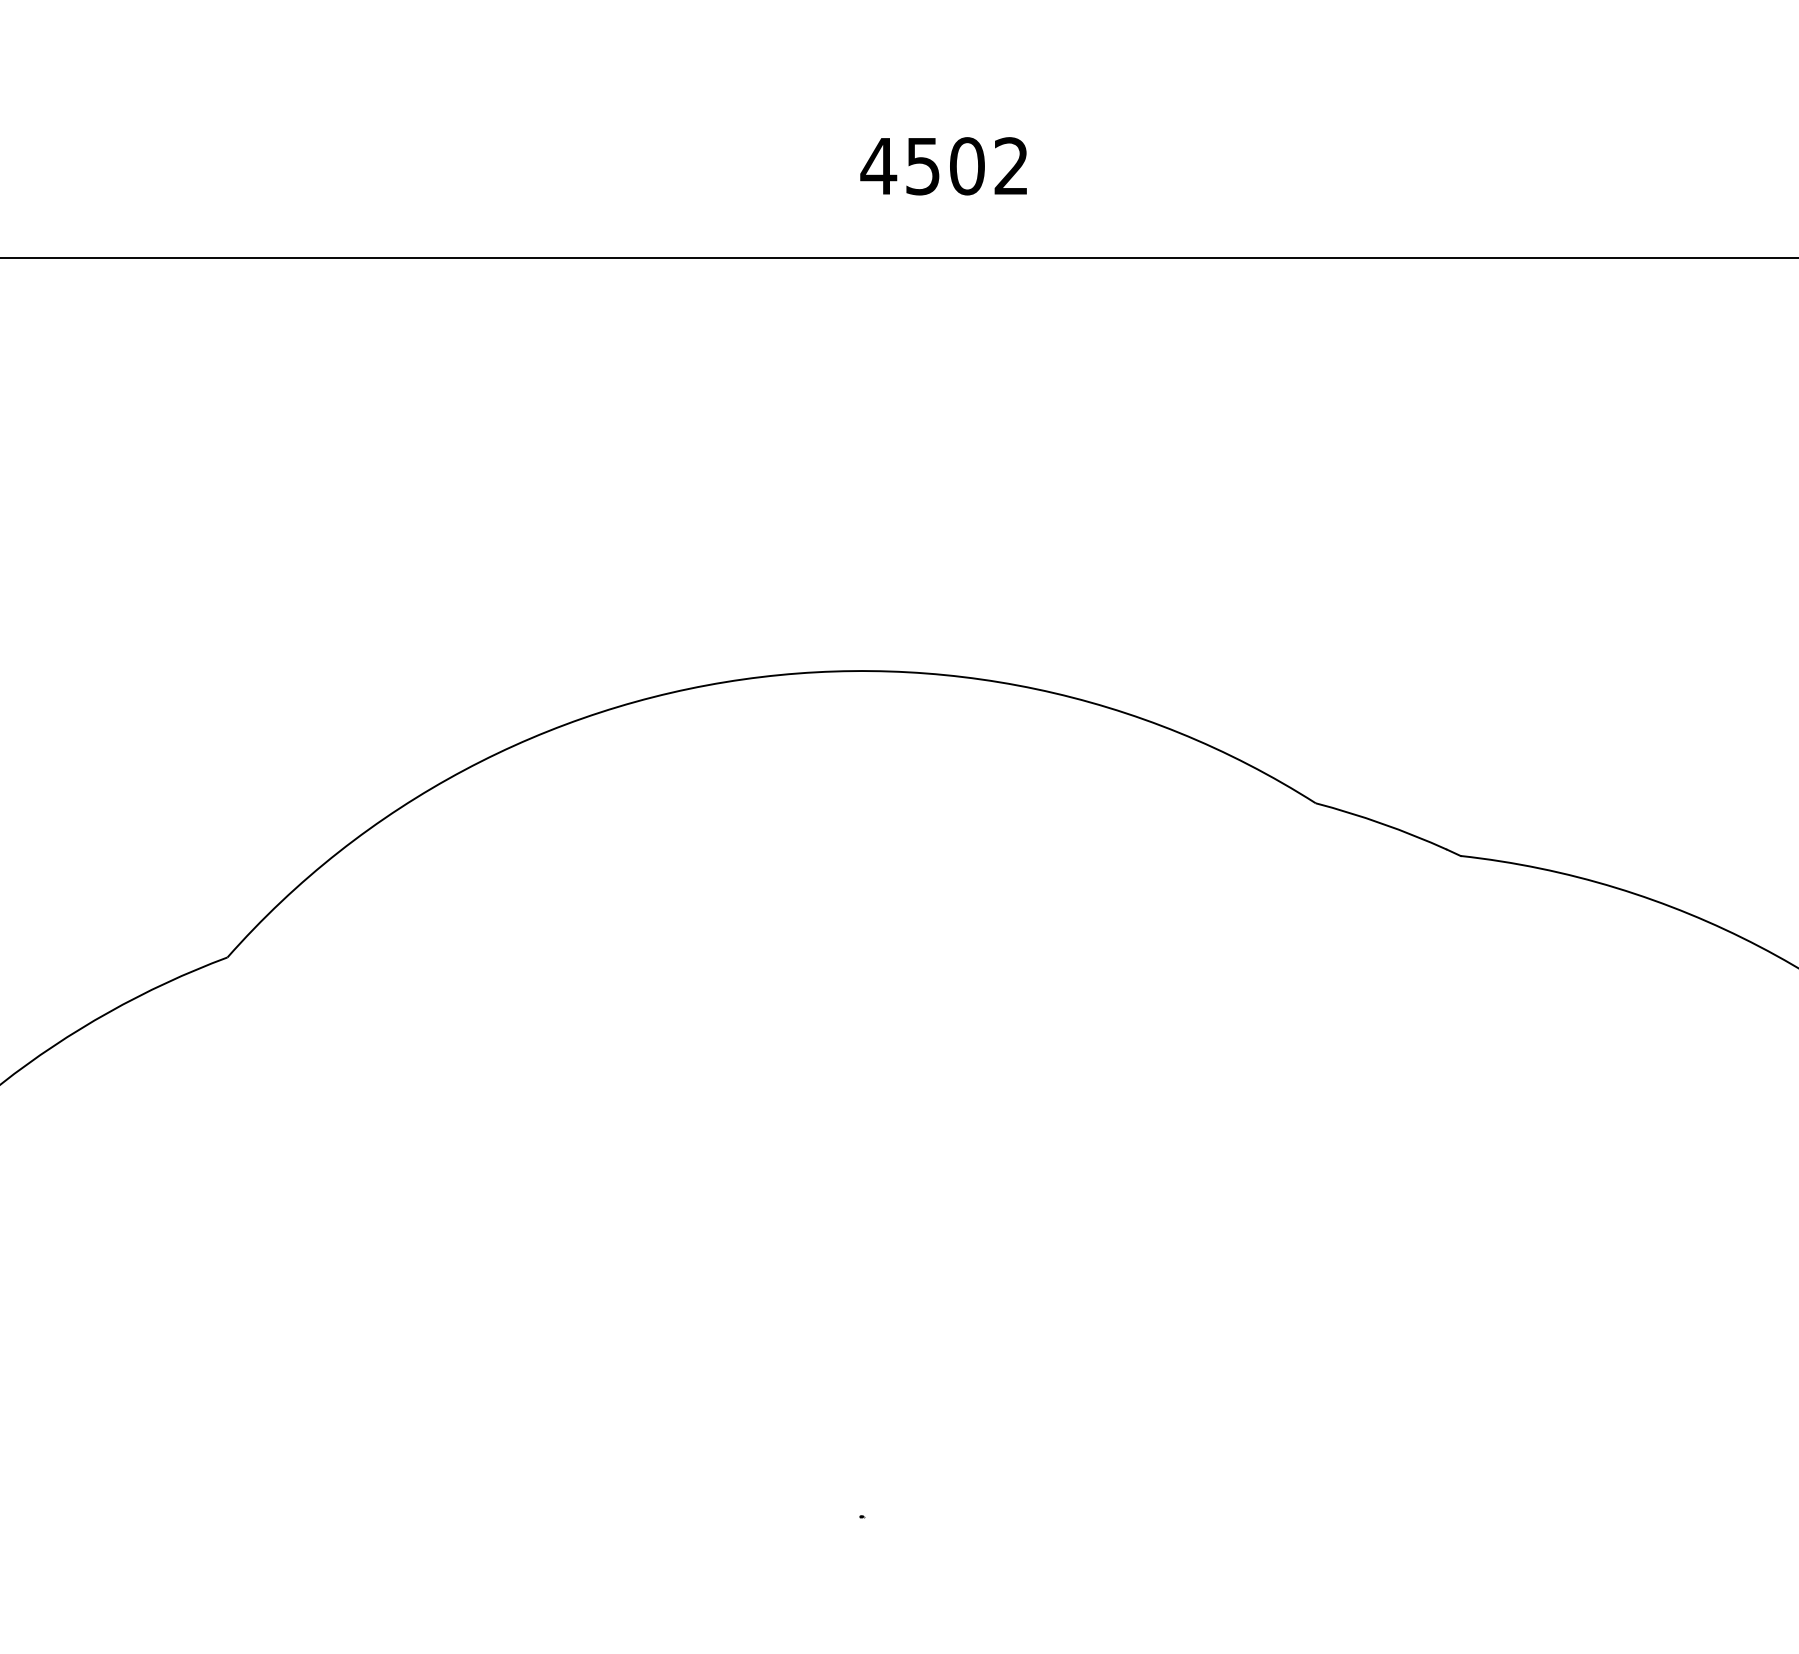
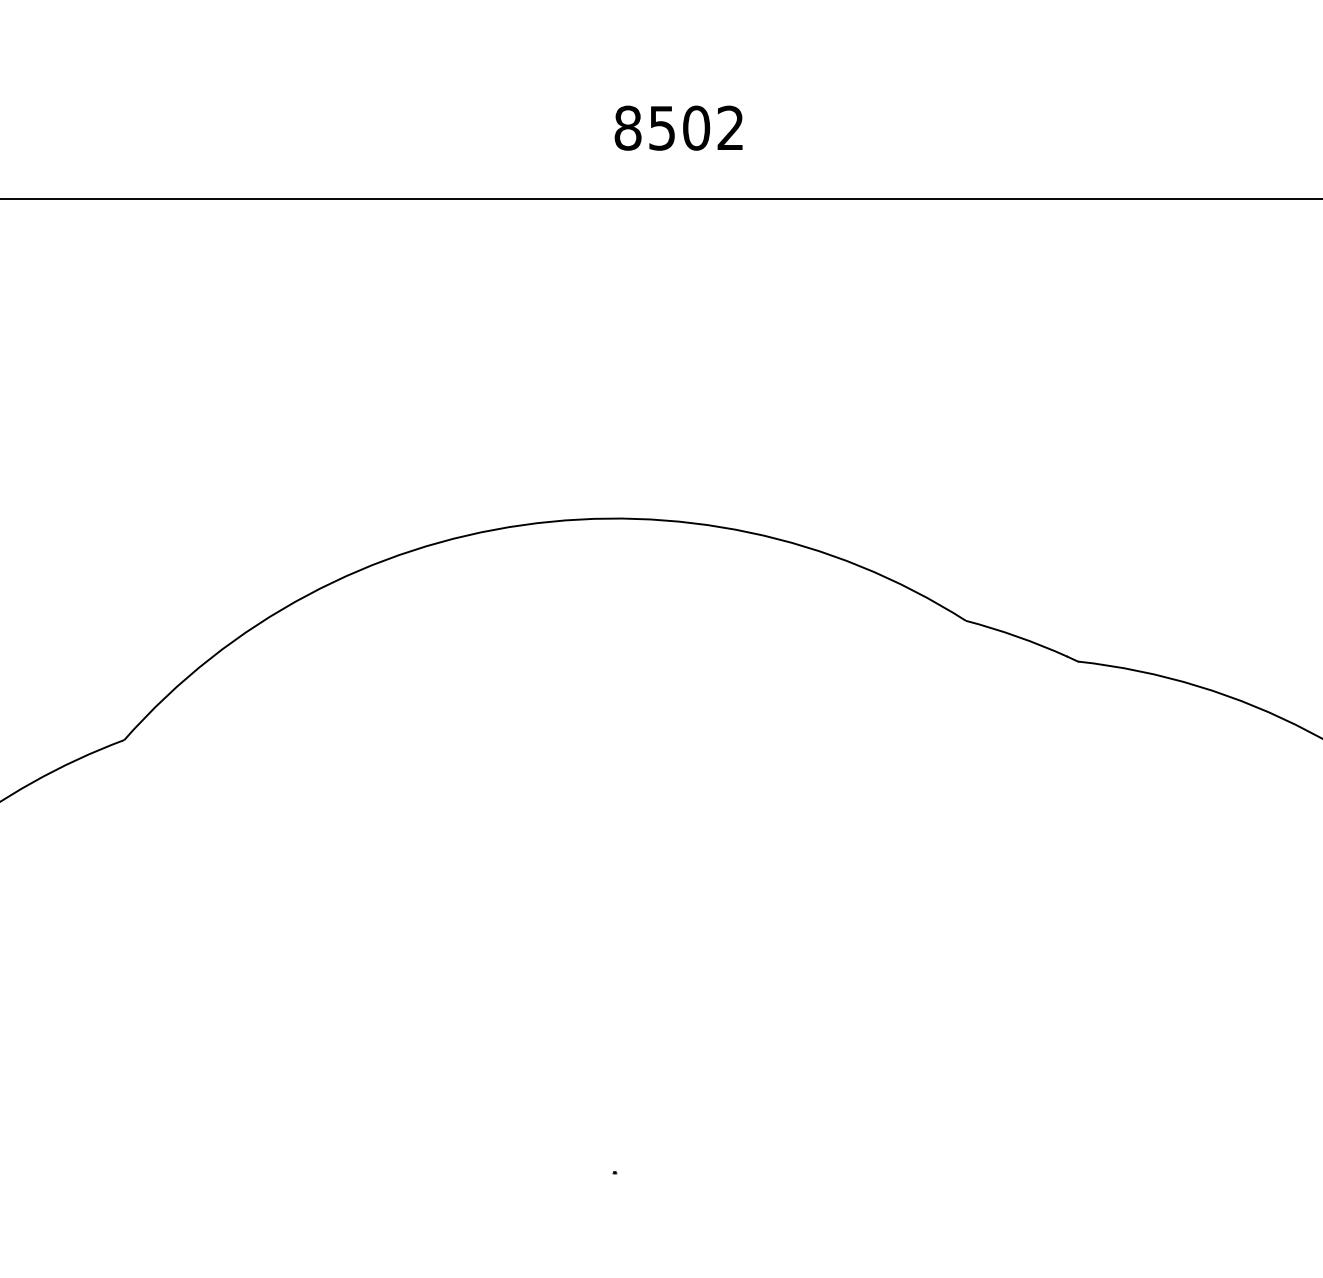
text: (878, 166) -> (627, 128), 4502 -> 8502

